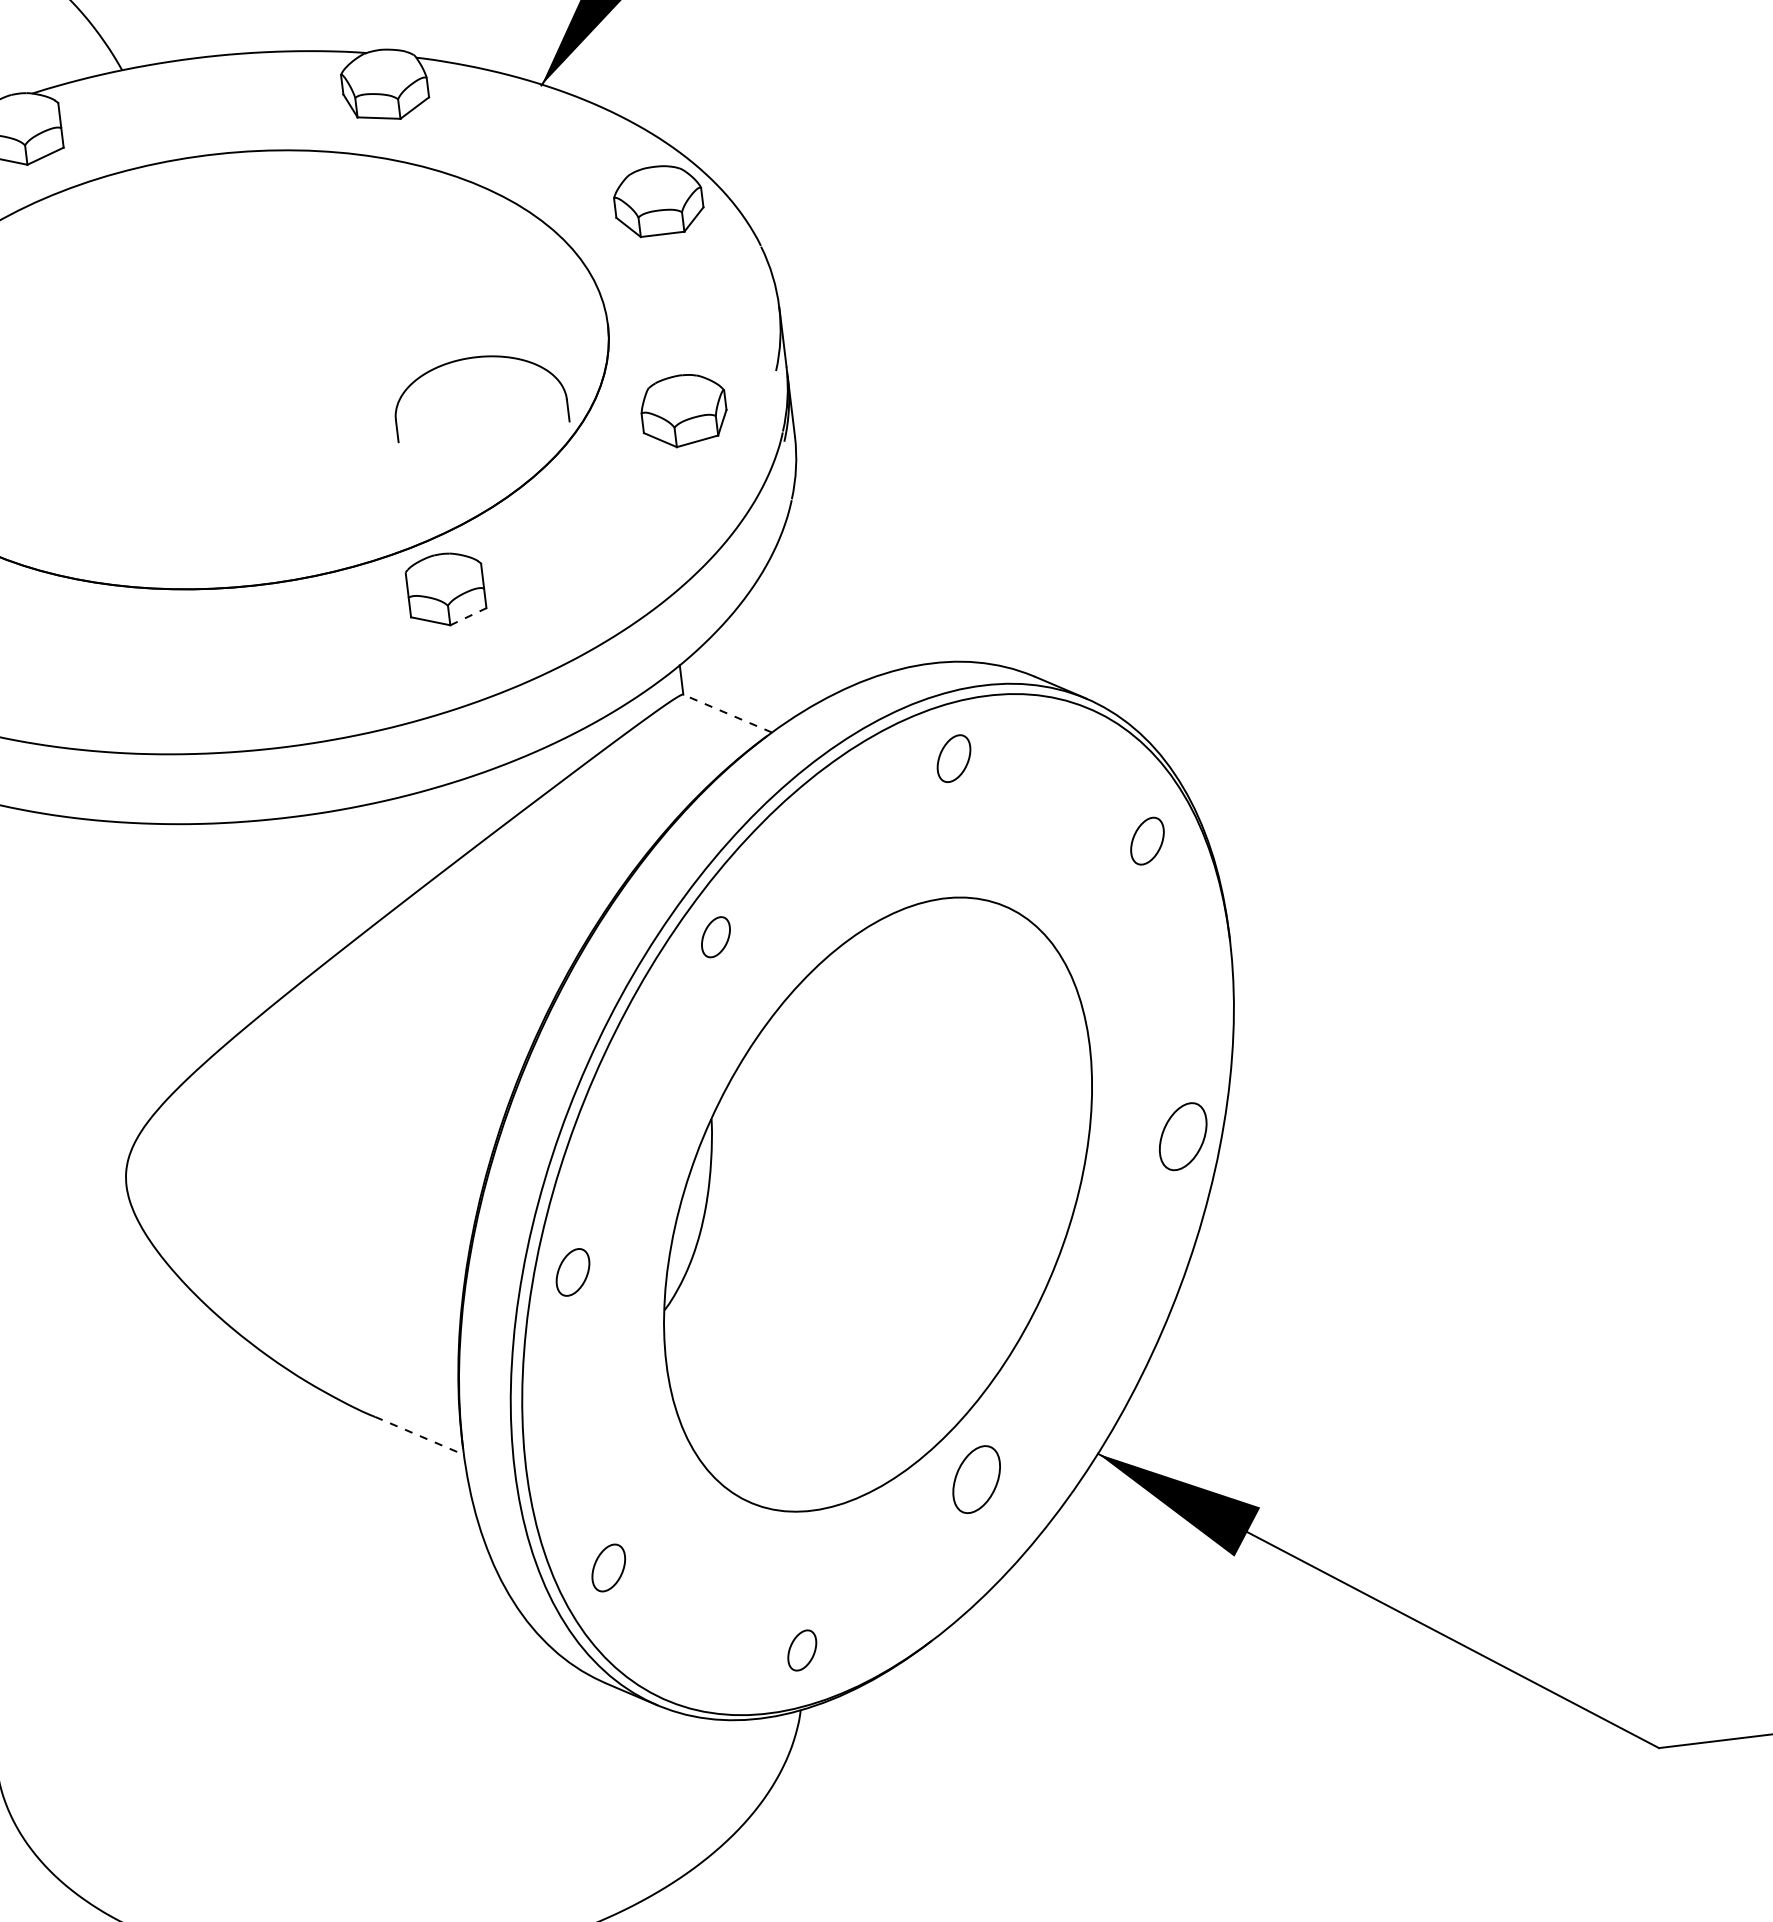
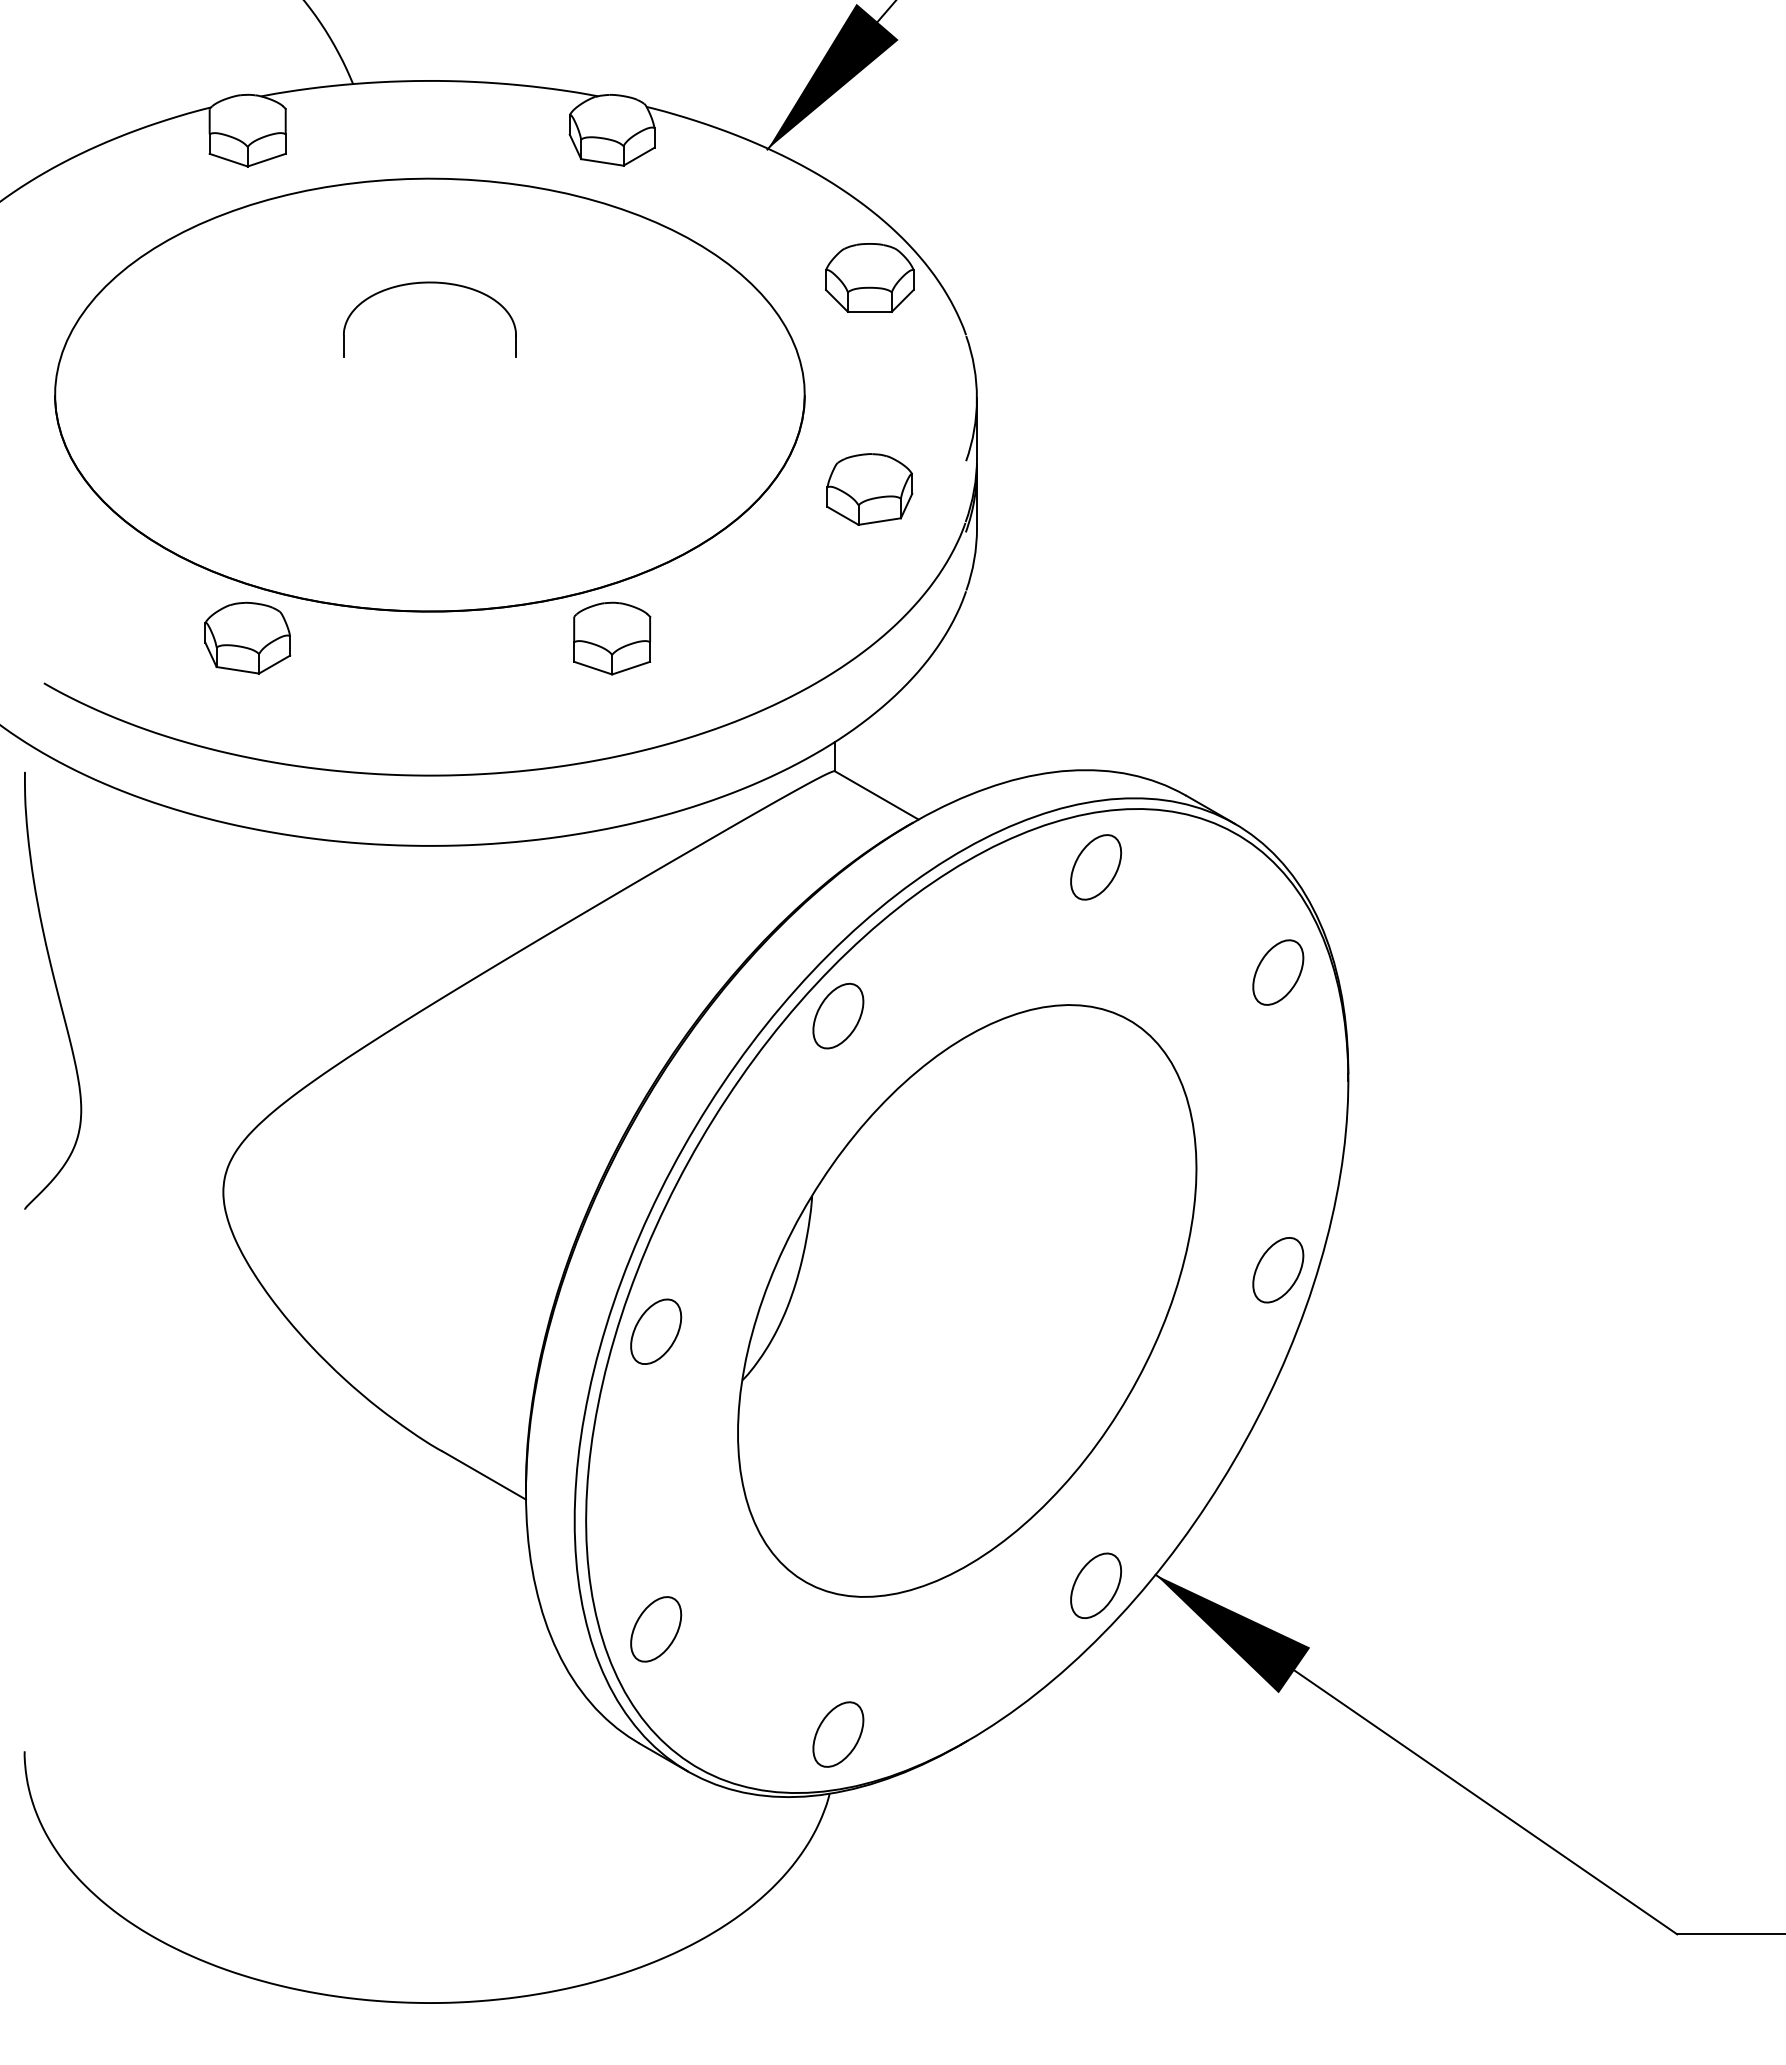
part: (474, 358) -> (429, 283), moved
line: (468, 617) -> (631, 668), dashed -> solid
part: (83, 632) -> (247, 637), added
line: (727, 713) -> (876, 795), dashed -> solid
part: (954, 758) -> (1096, 867), size x1.43
part: (1147, 841) -> (1278, 972), size x1.43
part: (715, 936) -> (838, 1015), size x1.67
part: (573, 1272) -> (656, 1331), size x1.43
line: (419, 1435) -> (484, 1475), dashed -> solid
part: (977, 1479) -> (1096, 1585), moved
part: (609, 1568) -> (656, 1629), size x1.43
part: (802, 1650) -> (838, 1734), size x1.67

